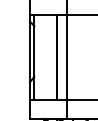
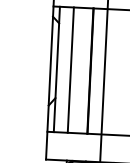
line: (43, 56) -> (70, 68), added

